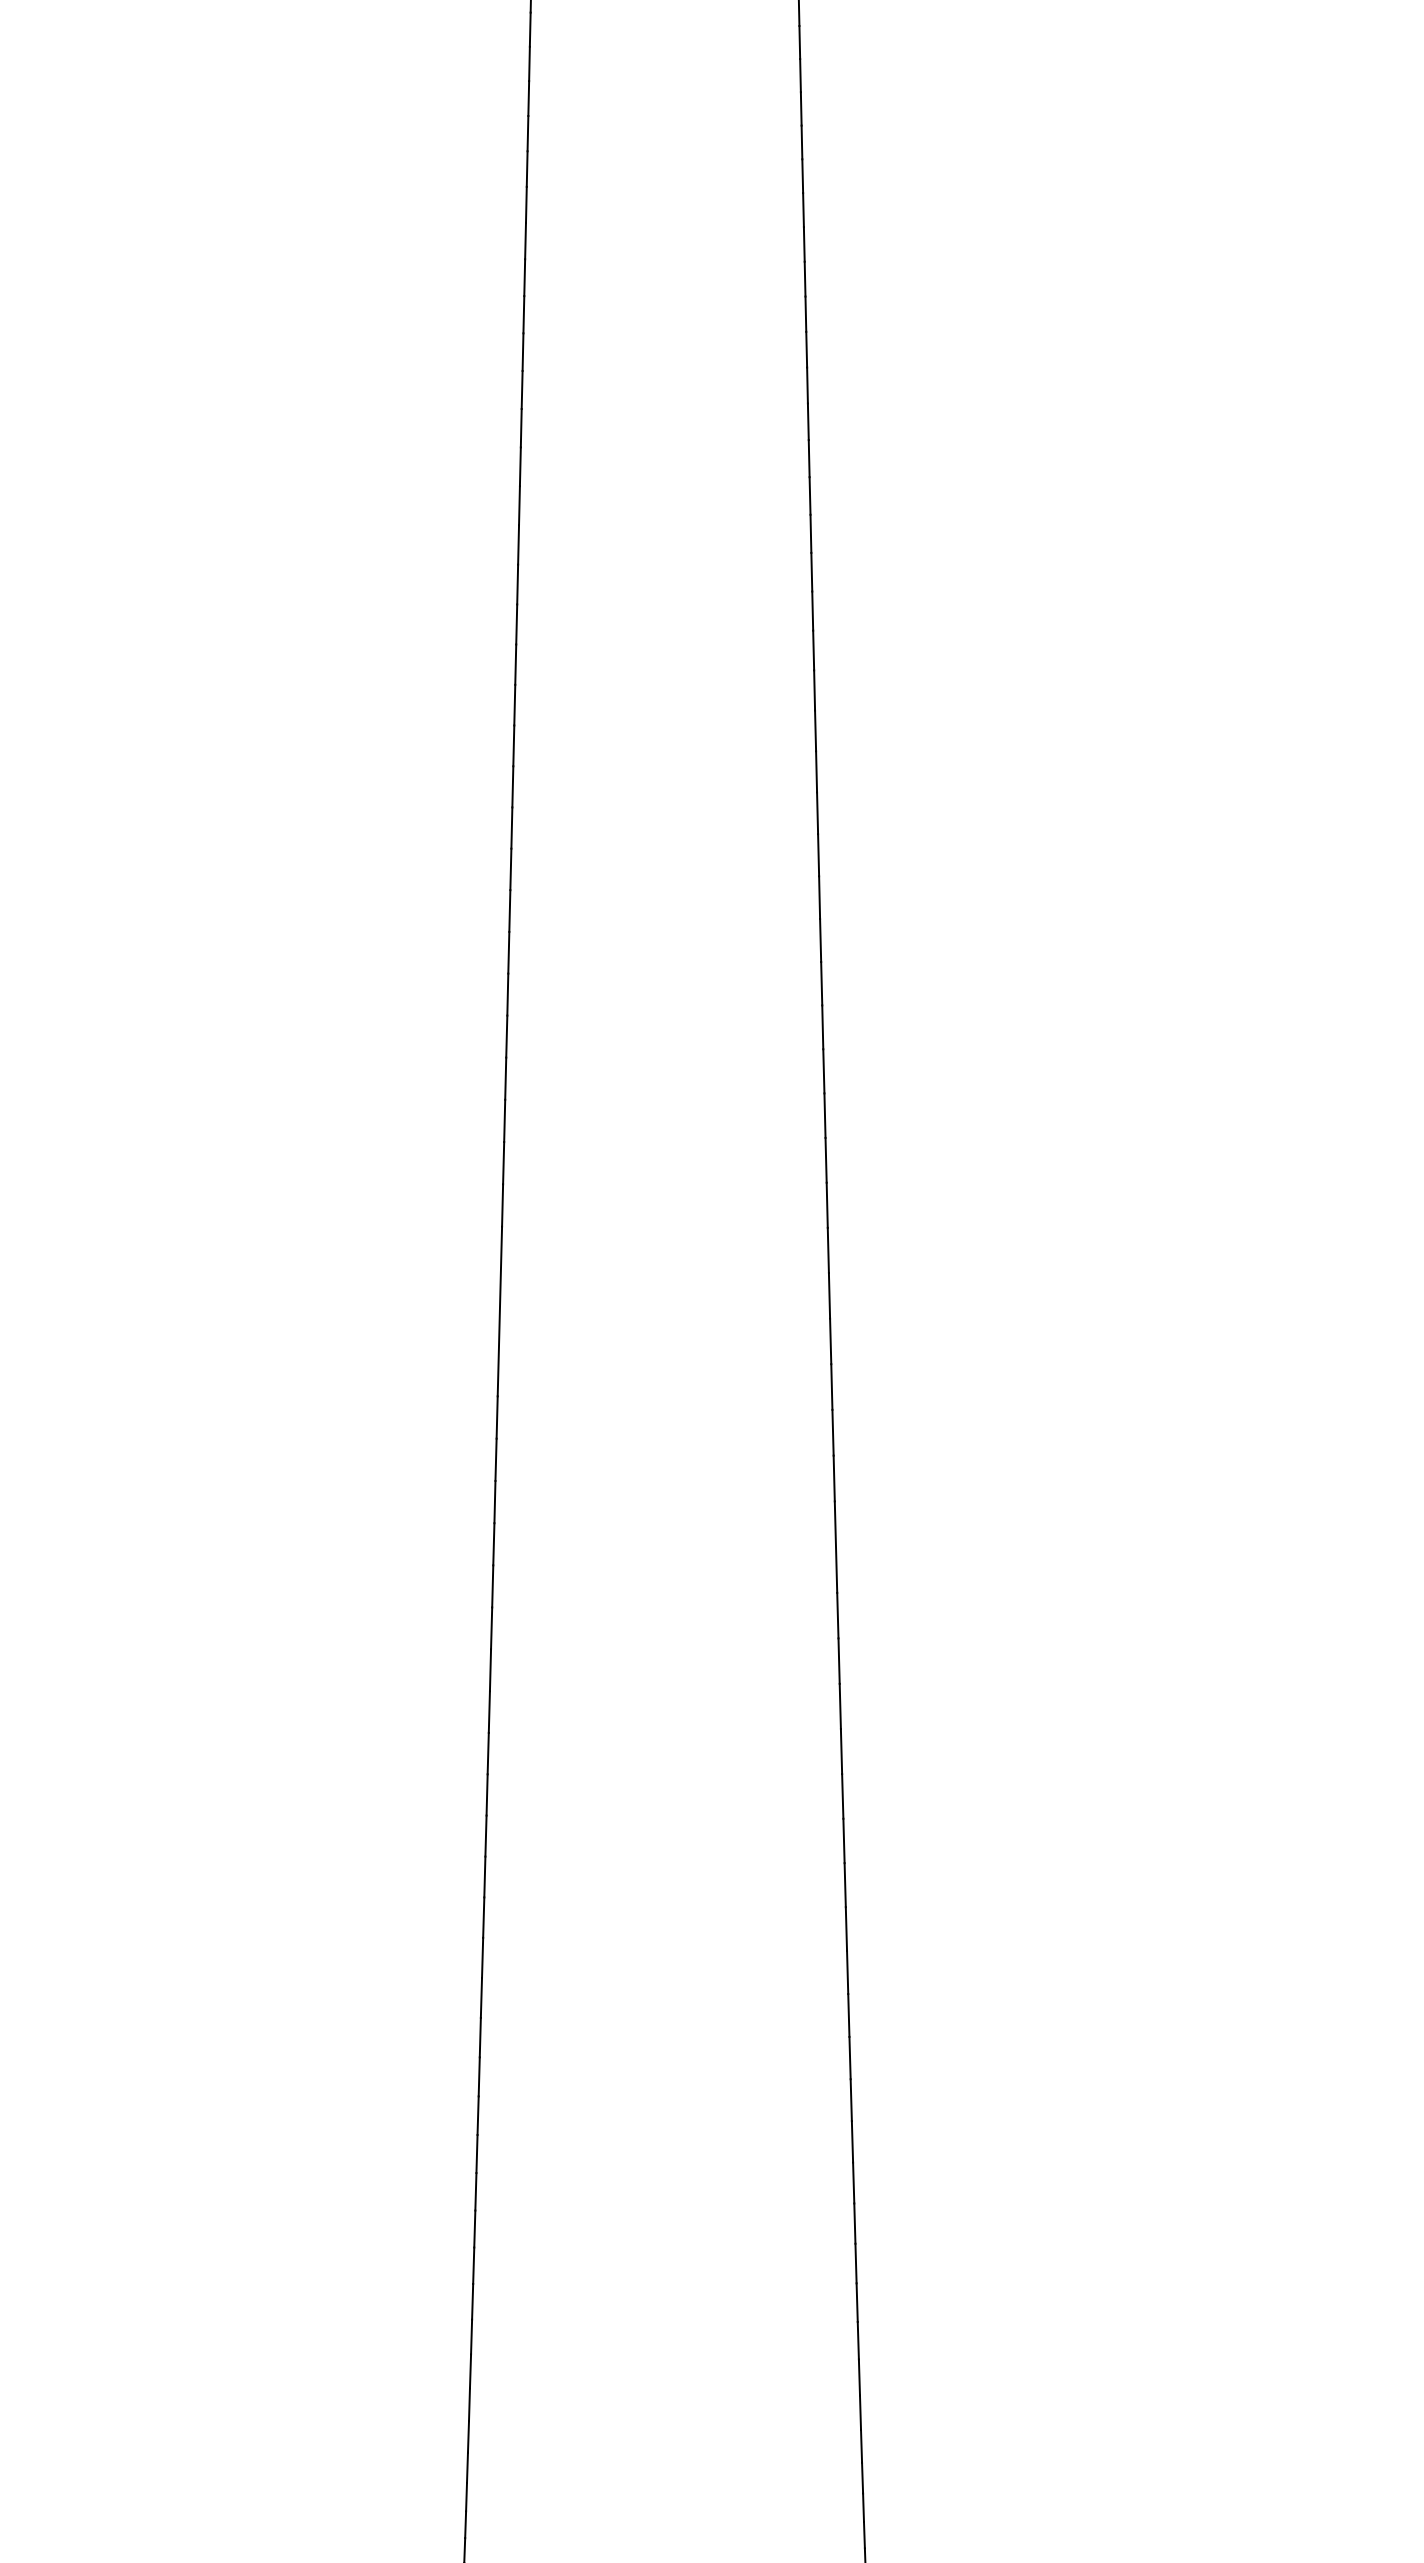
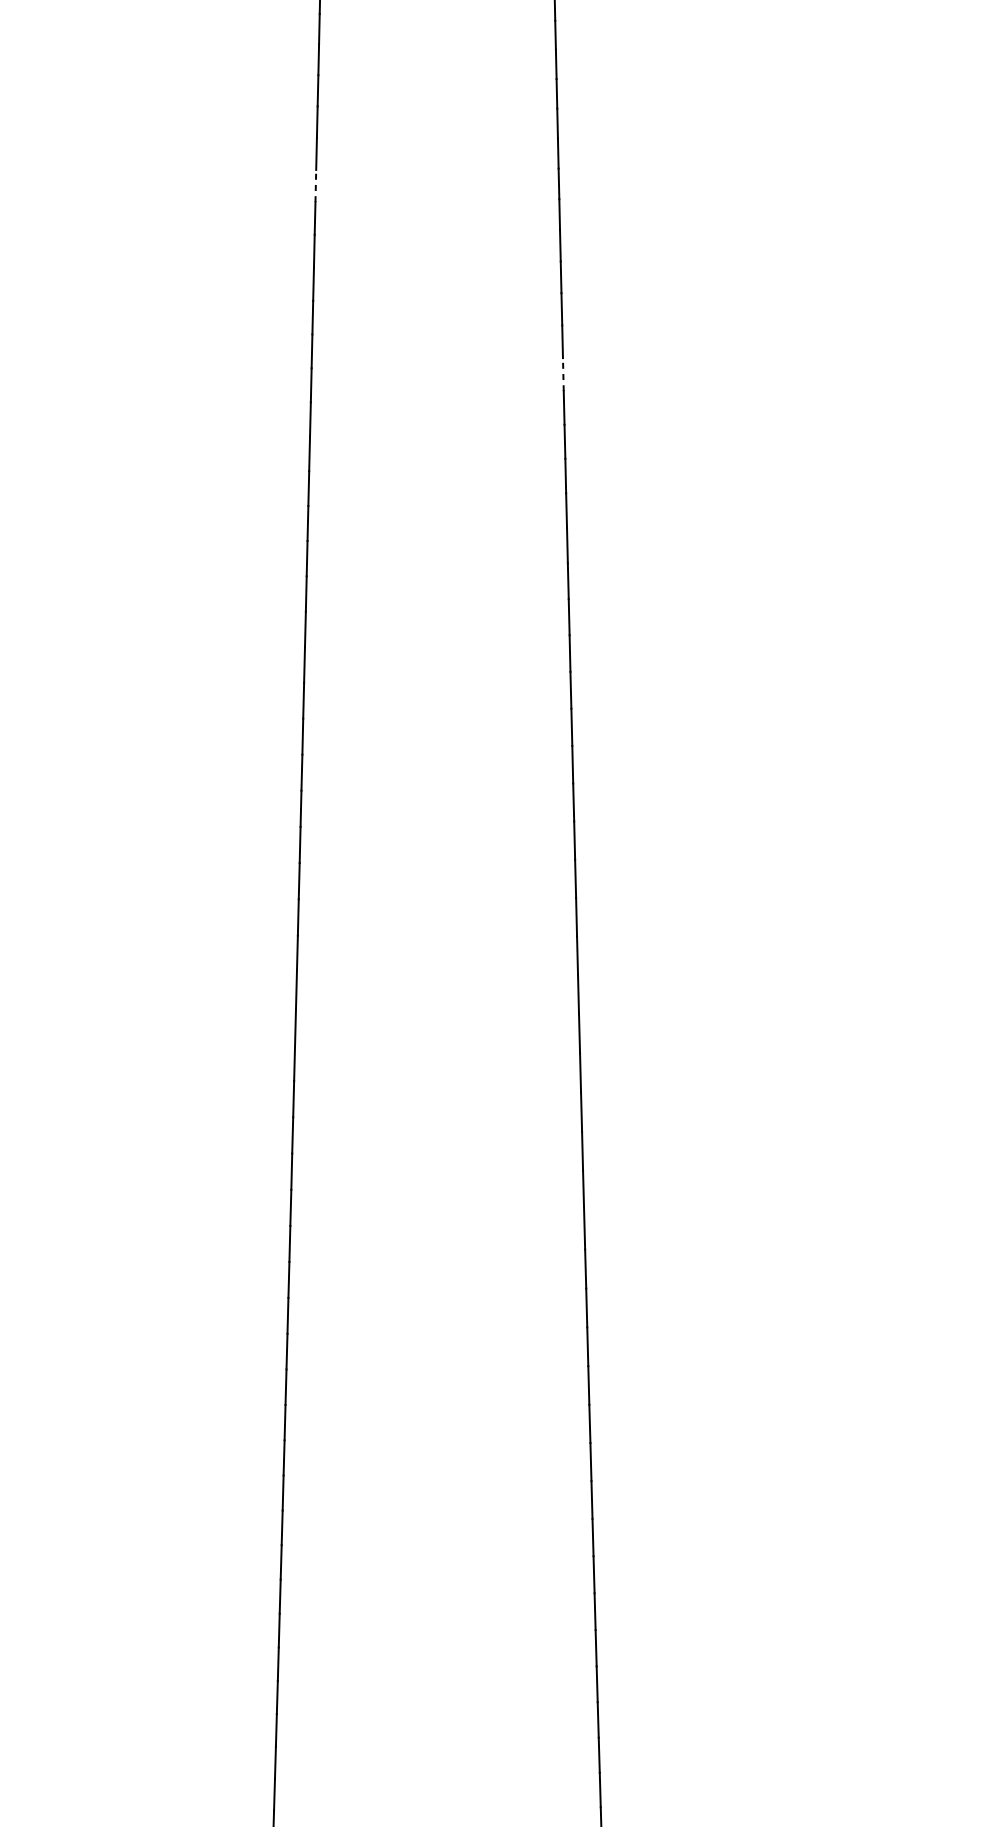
line: (523, 352) -> (316, 186), solid -> dashed
line: (811, 571) -> (563, 374), solid -> dashed

